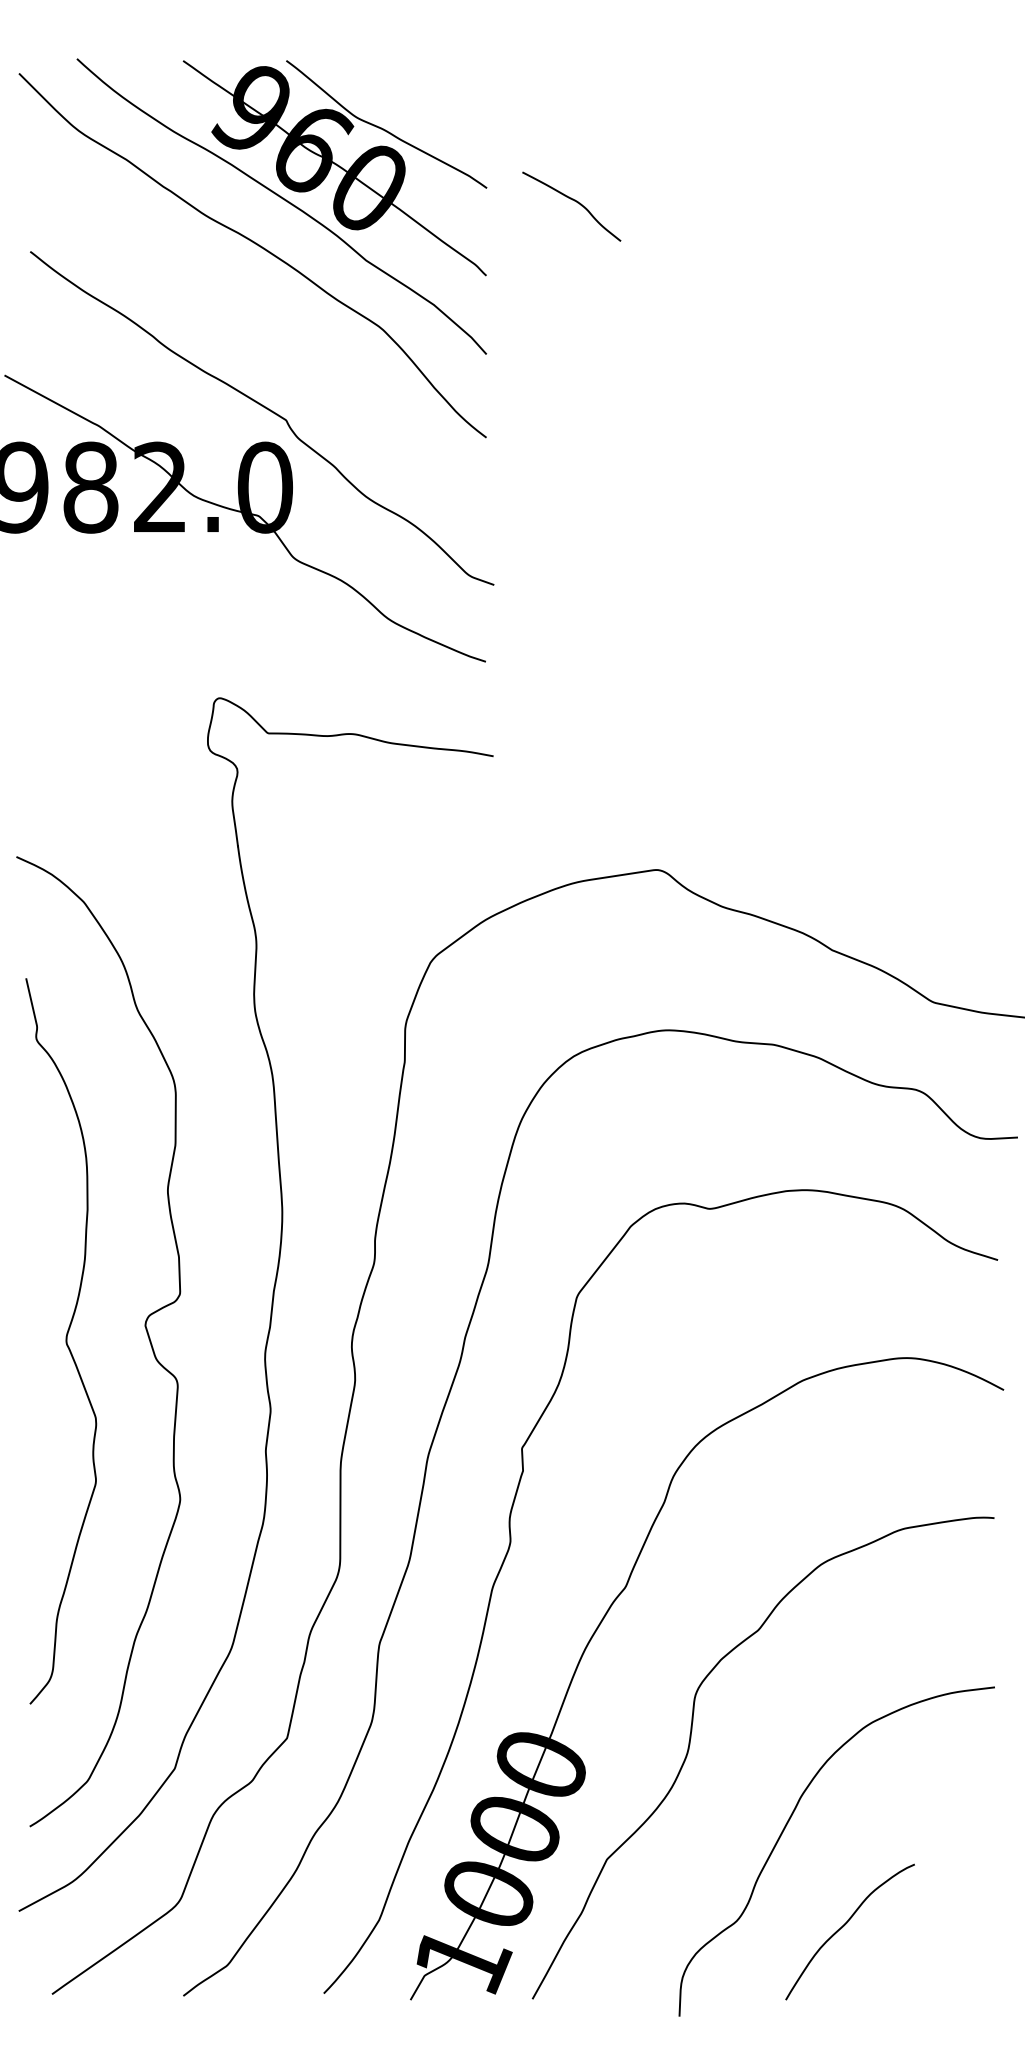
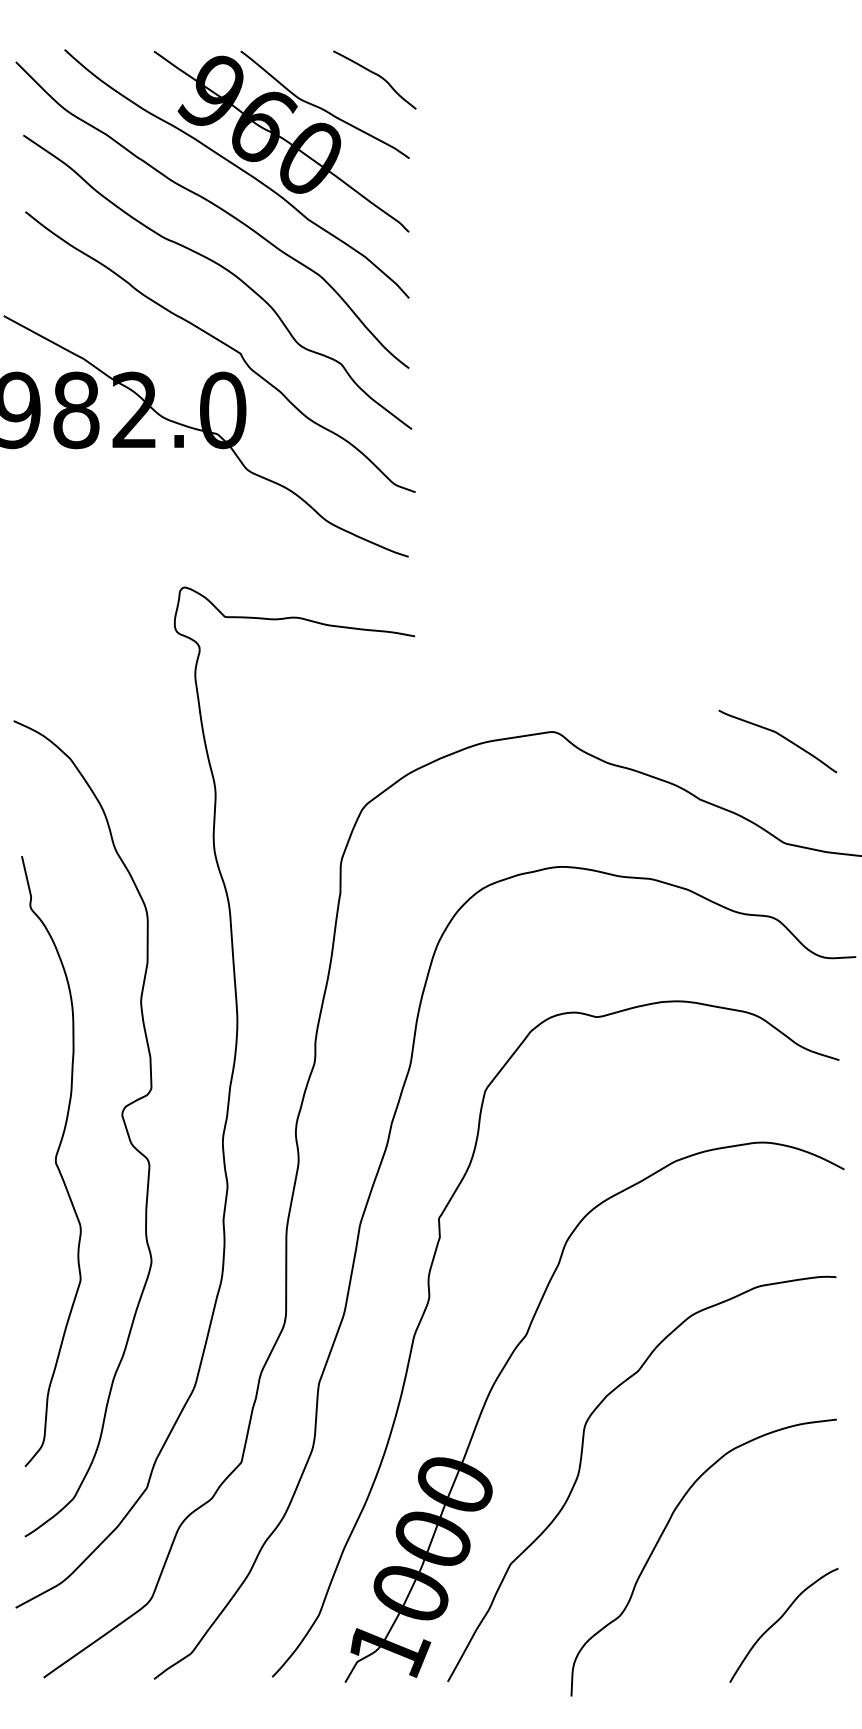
curve: (573, 201) -> (376, 75), moved
curve: (268, 321) -> (225, 270), added
curve: (927, 875) -> (780, 736), added
curve: (64, 1340) -> (54, 1160), moved
curve: (844, 1926) -> (779, 1620), moved

